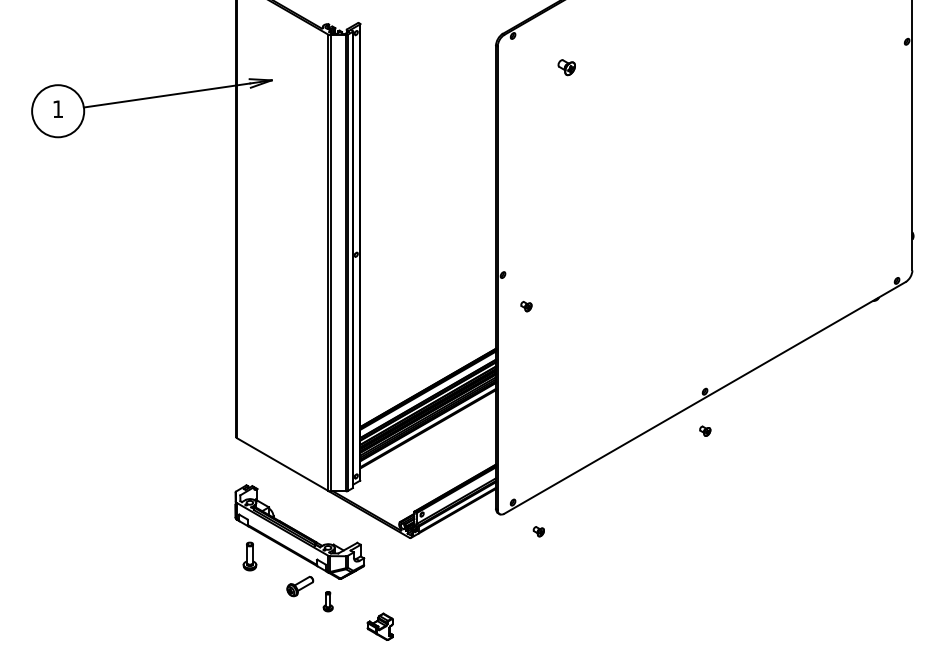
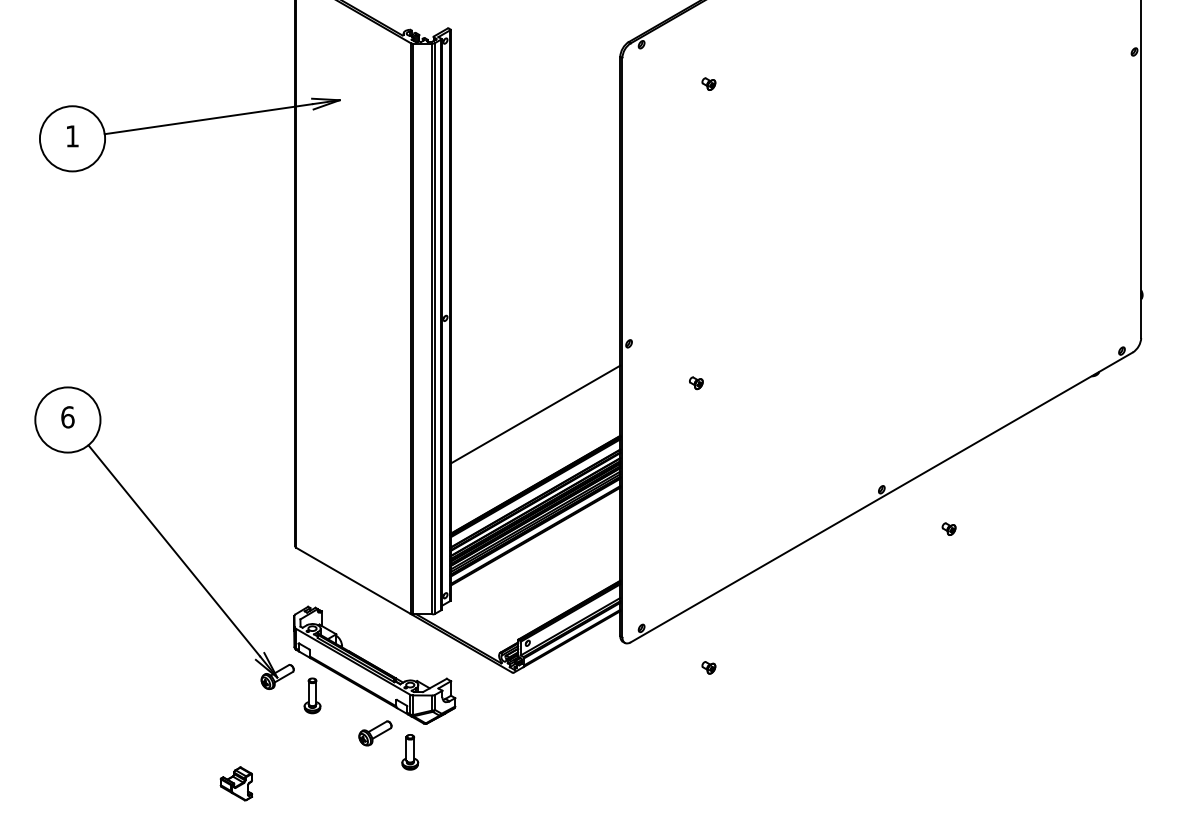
part: (566, 66) -> (708, 83), size x0.62
part: (526, 306) -> (696, 383), moved
line: (428, 331) -> (535, 414), added
part: (131, 429) -> (164, 537), added
part: (704, 430) -> (948, 528), moved
part: (538, 531) -> (708, 667), moved
part: (328, 601) -> (410, 752), size x1.43
part: (380, 626) -> (236, 783), moved

